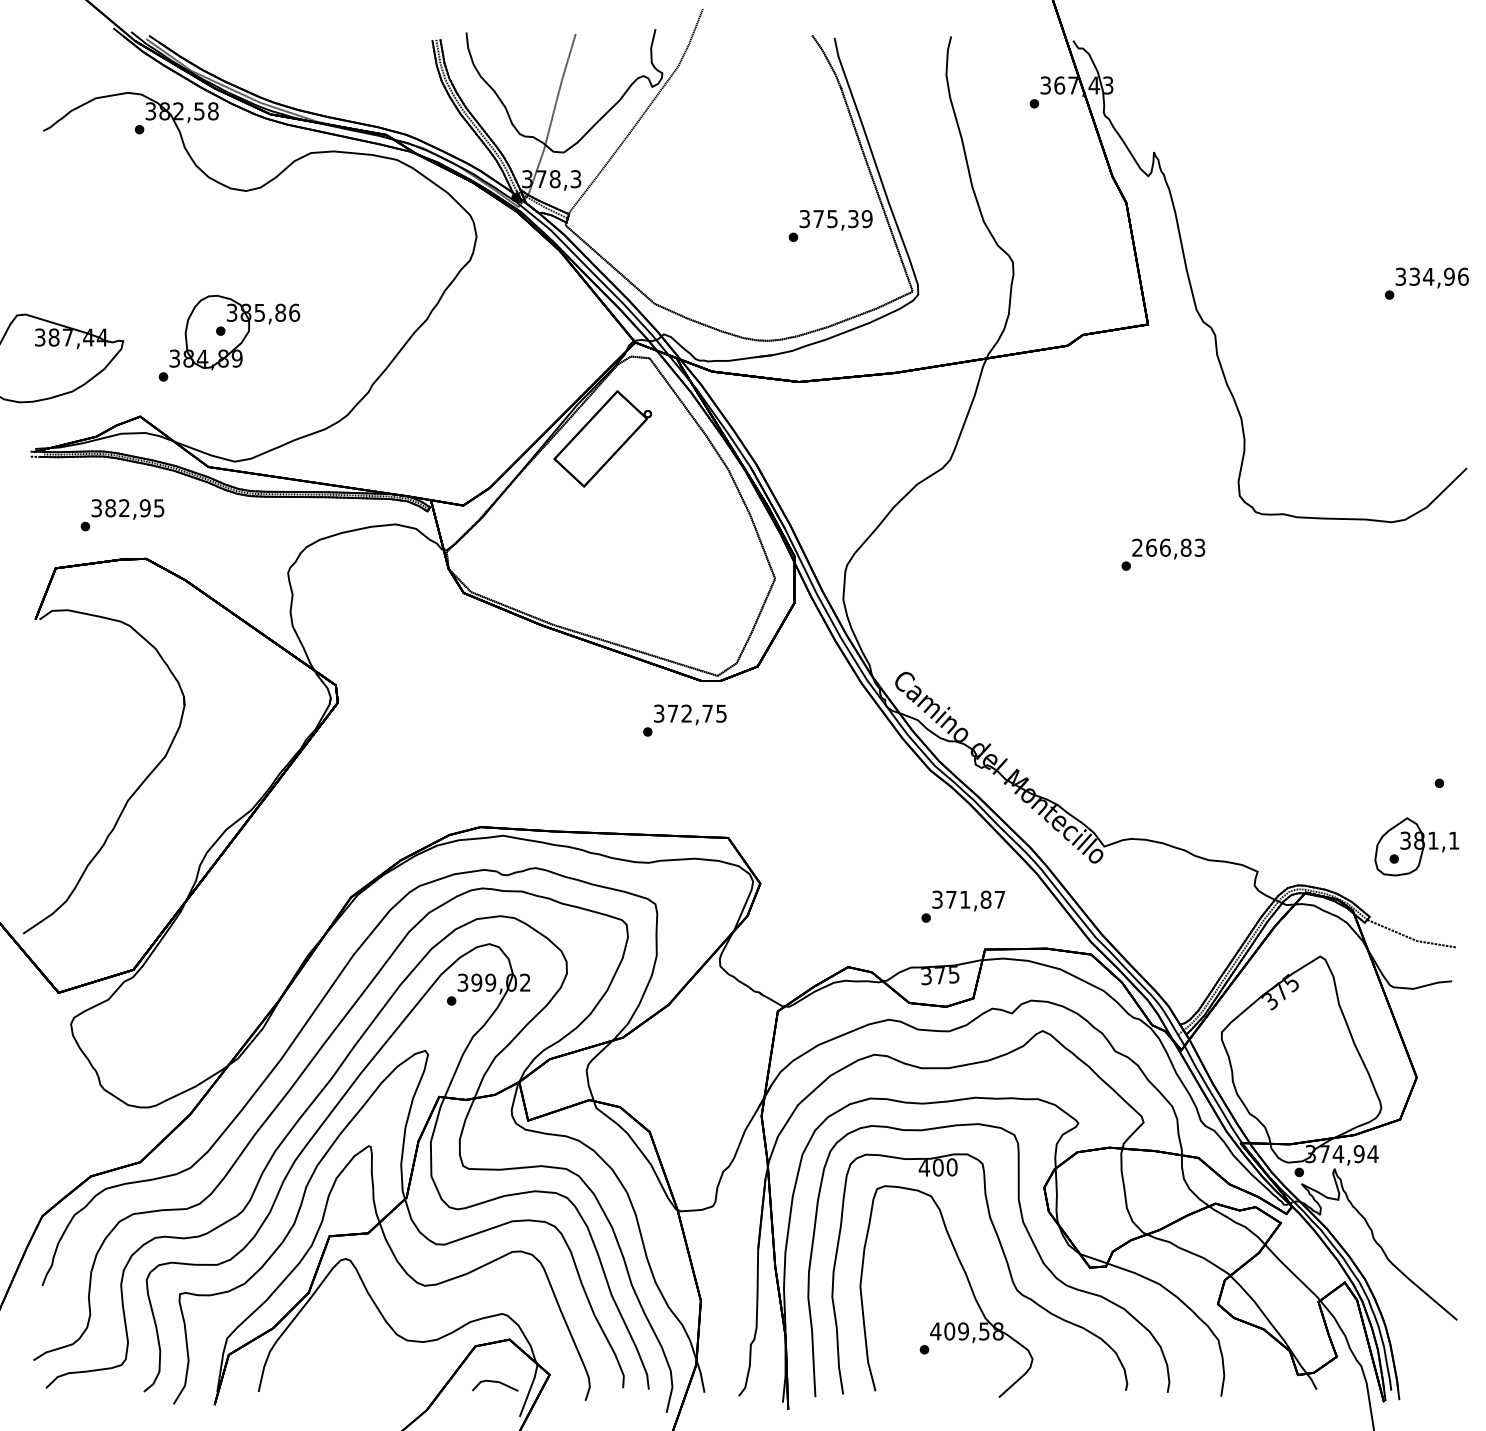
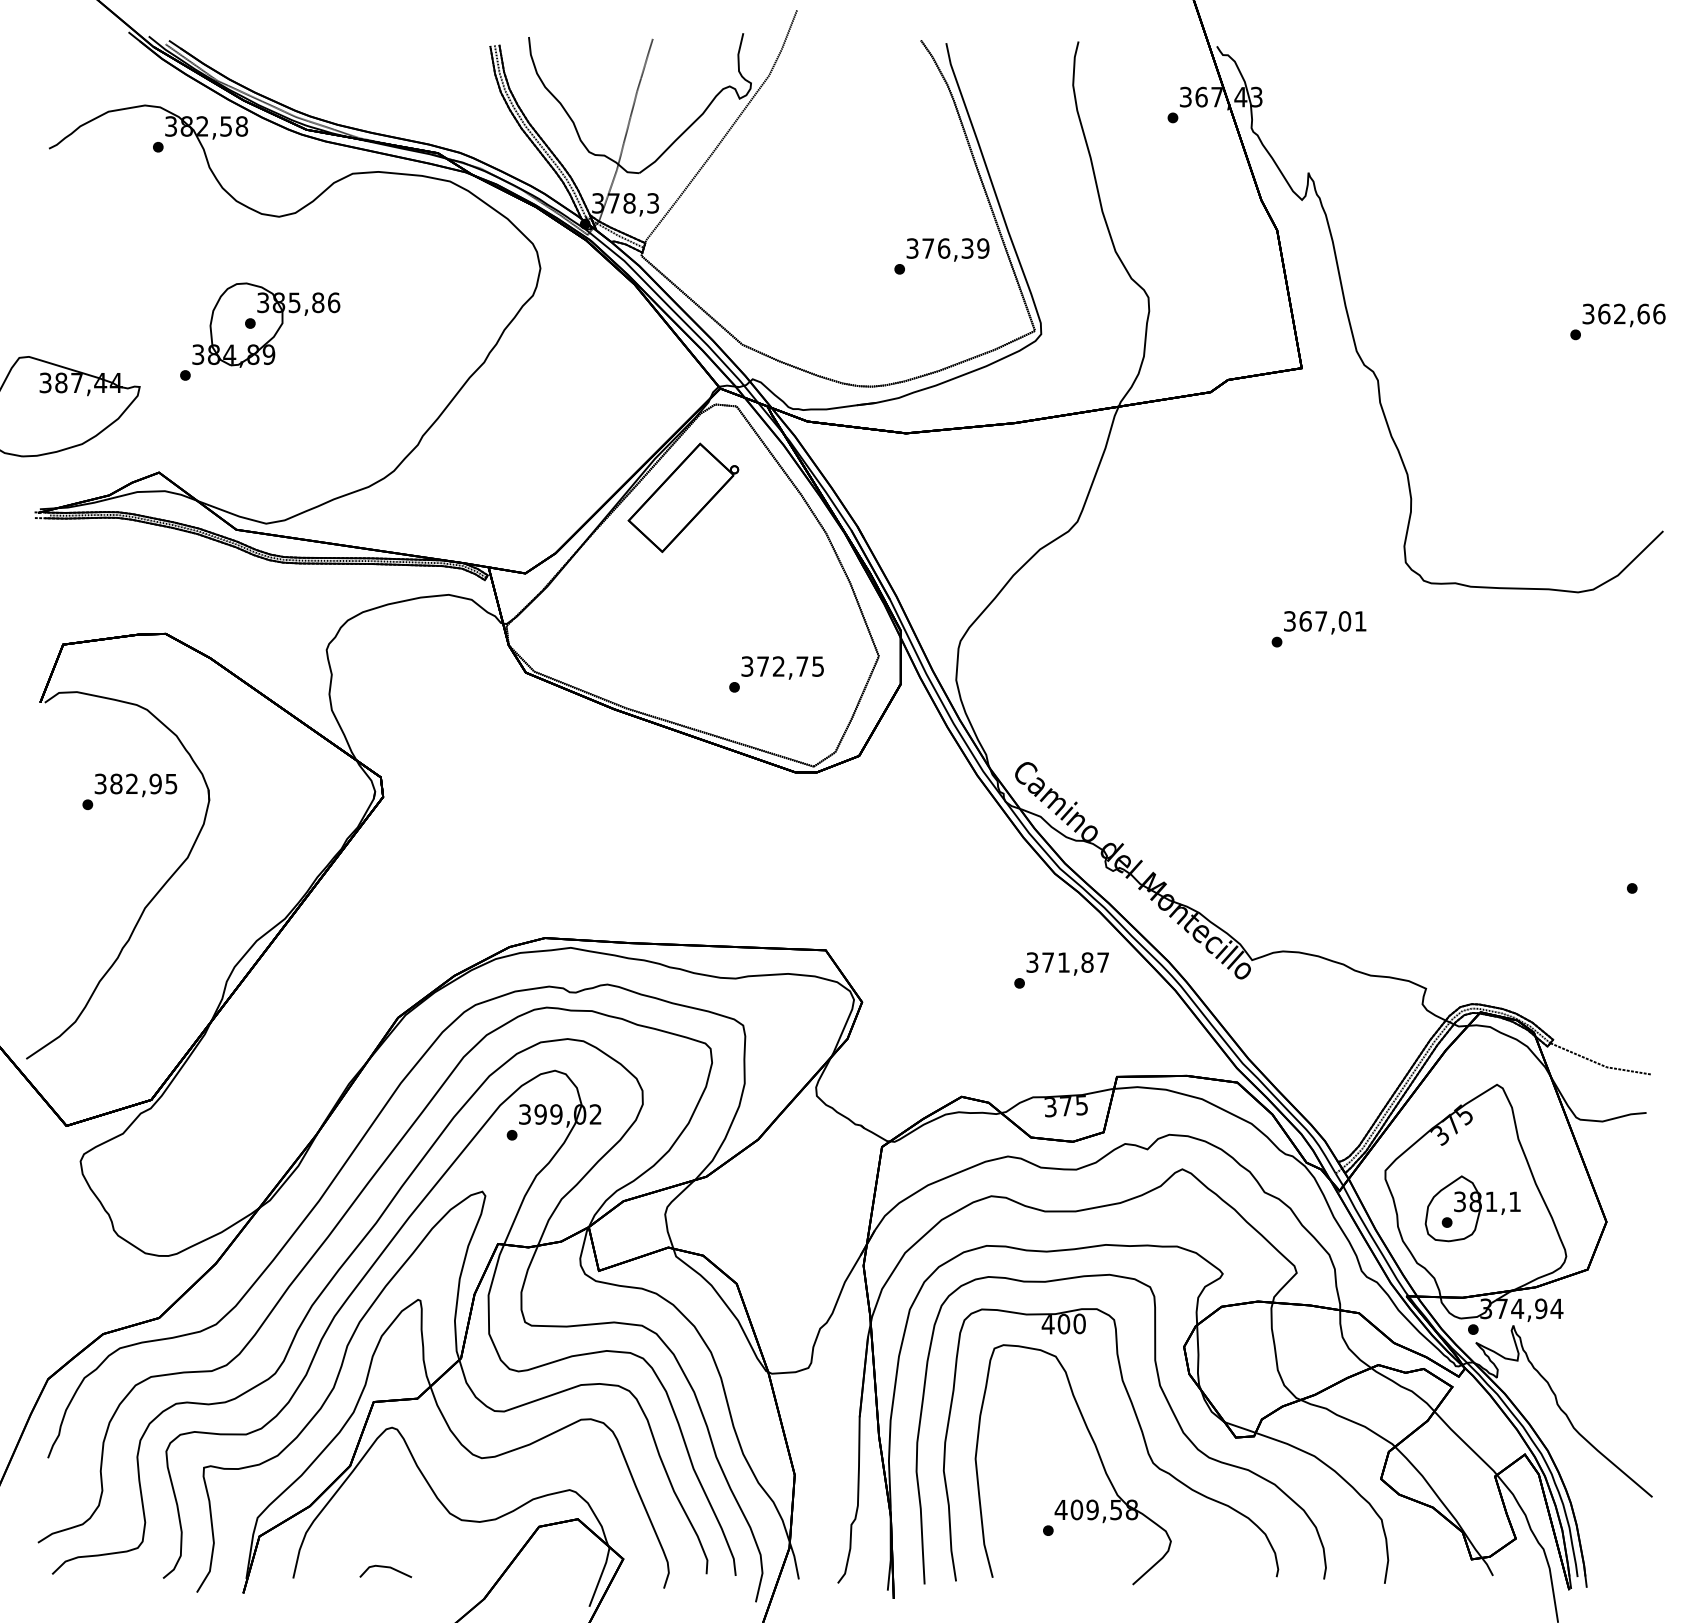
text: (832, 219) -> (943, 249), 375,39 -> 376,39
text: (1431, 276) -> (1623, 313), 334,96 -> 362,66
part: (229, 337) -> (260, 330), moved
text: (122, 515) -> (129, 792), moved
text: (1168, 547) -> (1324, 621), 266,83 -> 367,01
text: (684, 720) -> (776, 674), moved
part: (1416, 846) -> (1472, 1208), moved
text: (962, 906) -> (1060, 970), moved
line: (495, 1382) -> (386, 1567), moved

